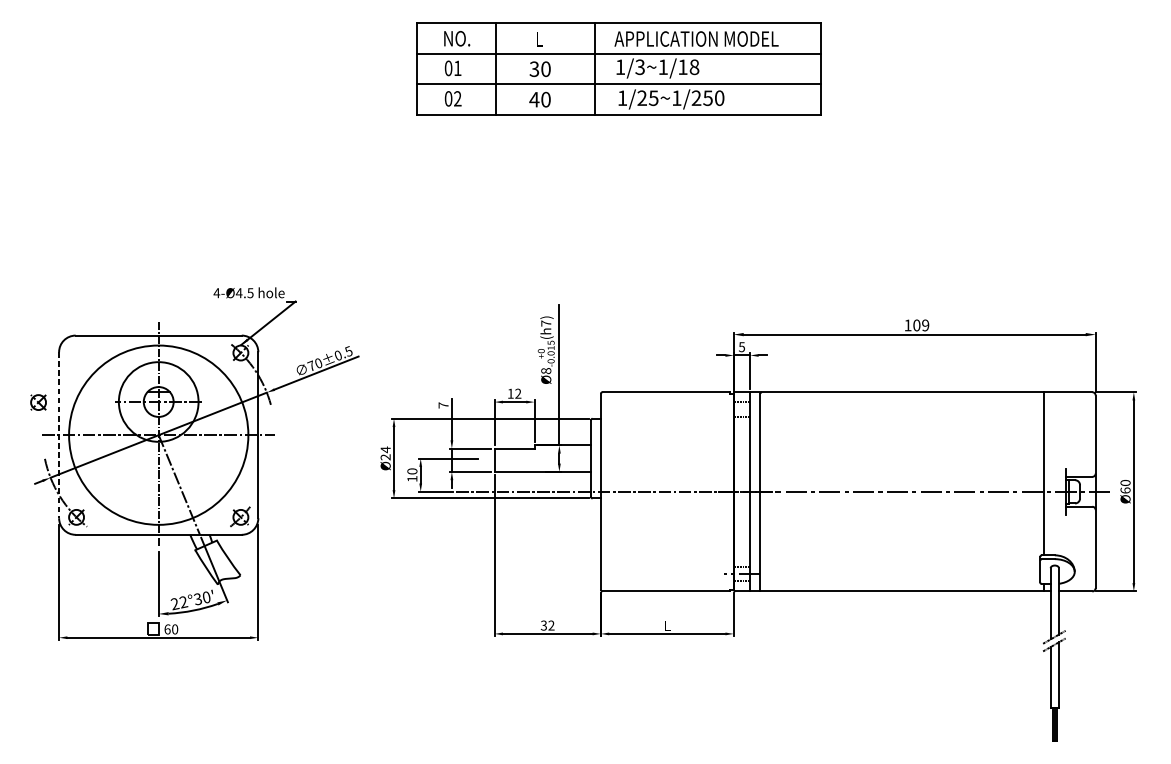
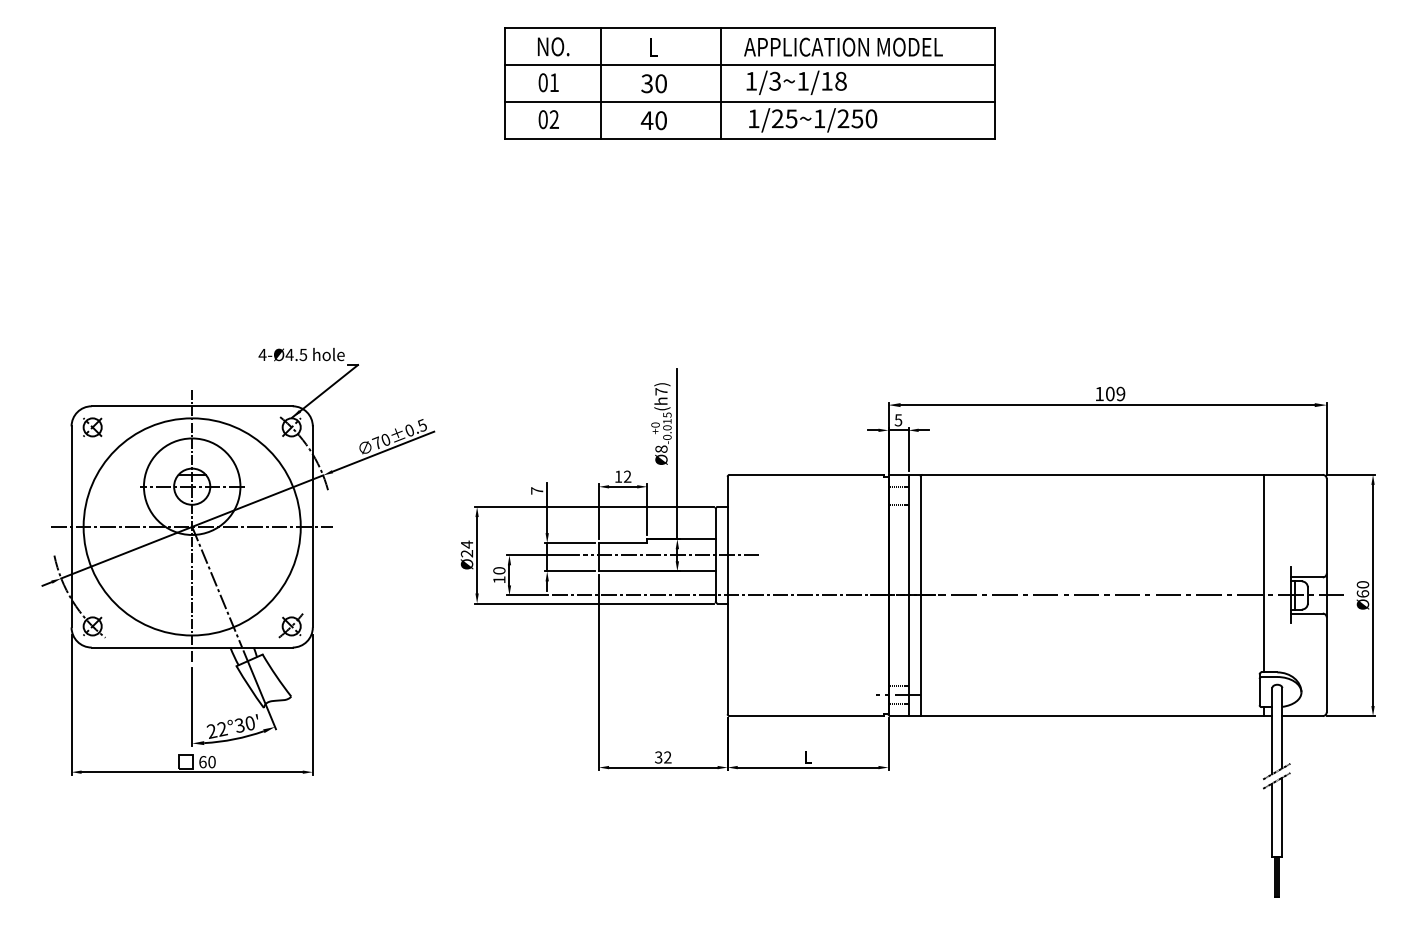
part: (38, 402) -> (92, 427), moved
line: (59, 434) -> (71, 526), dashed -> solid
line: (554, 458) -> (671, 555), added

